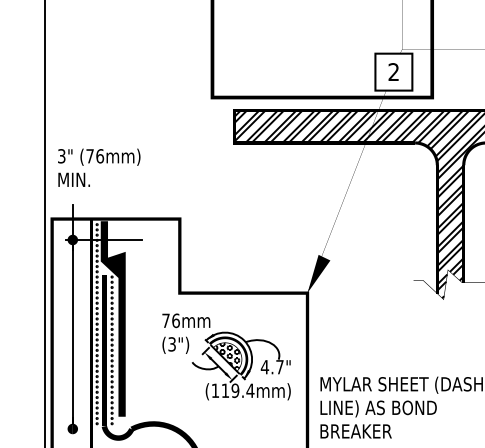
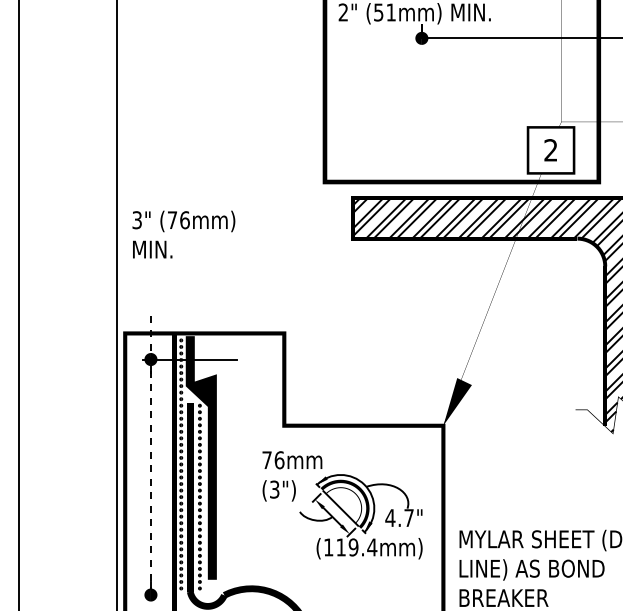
text: (98, 167) -> (183, 234), moved
line: (72, 314) -> (150, 452), solid -> dashed
hatch: (227, 356) -> (343, 504), removed

